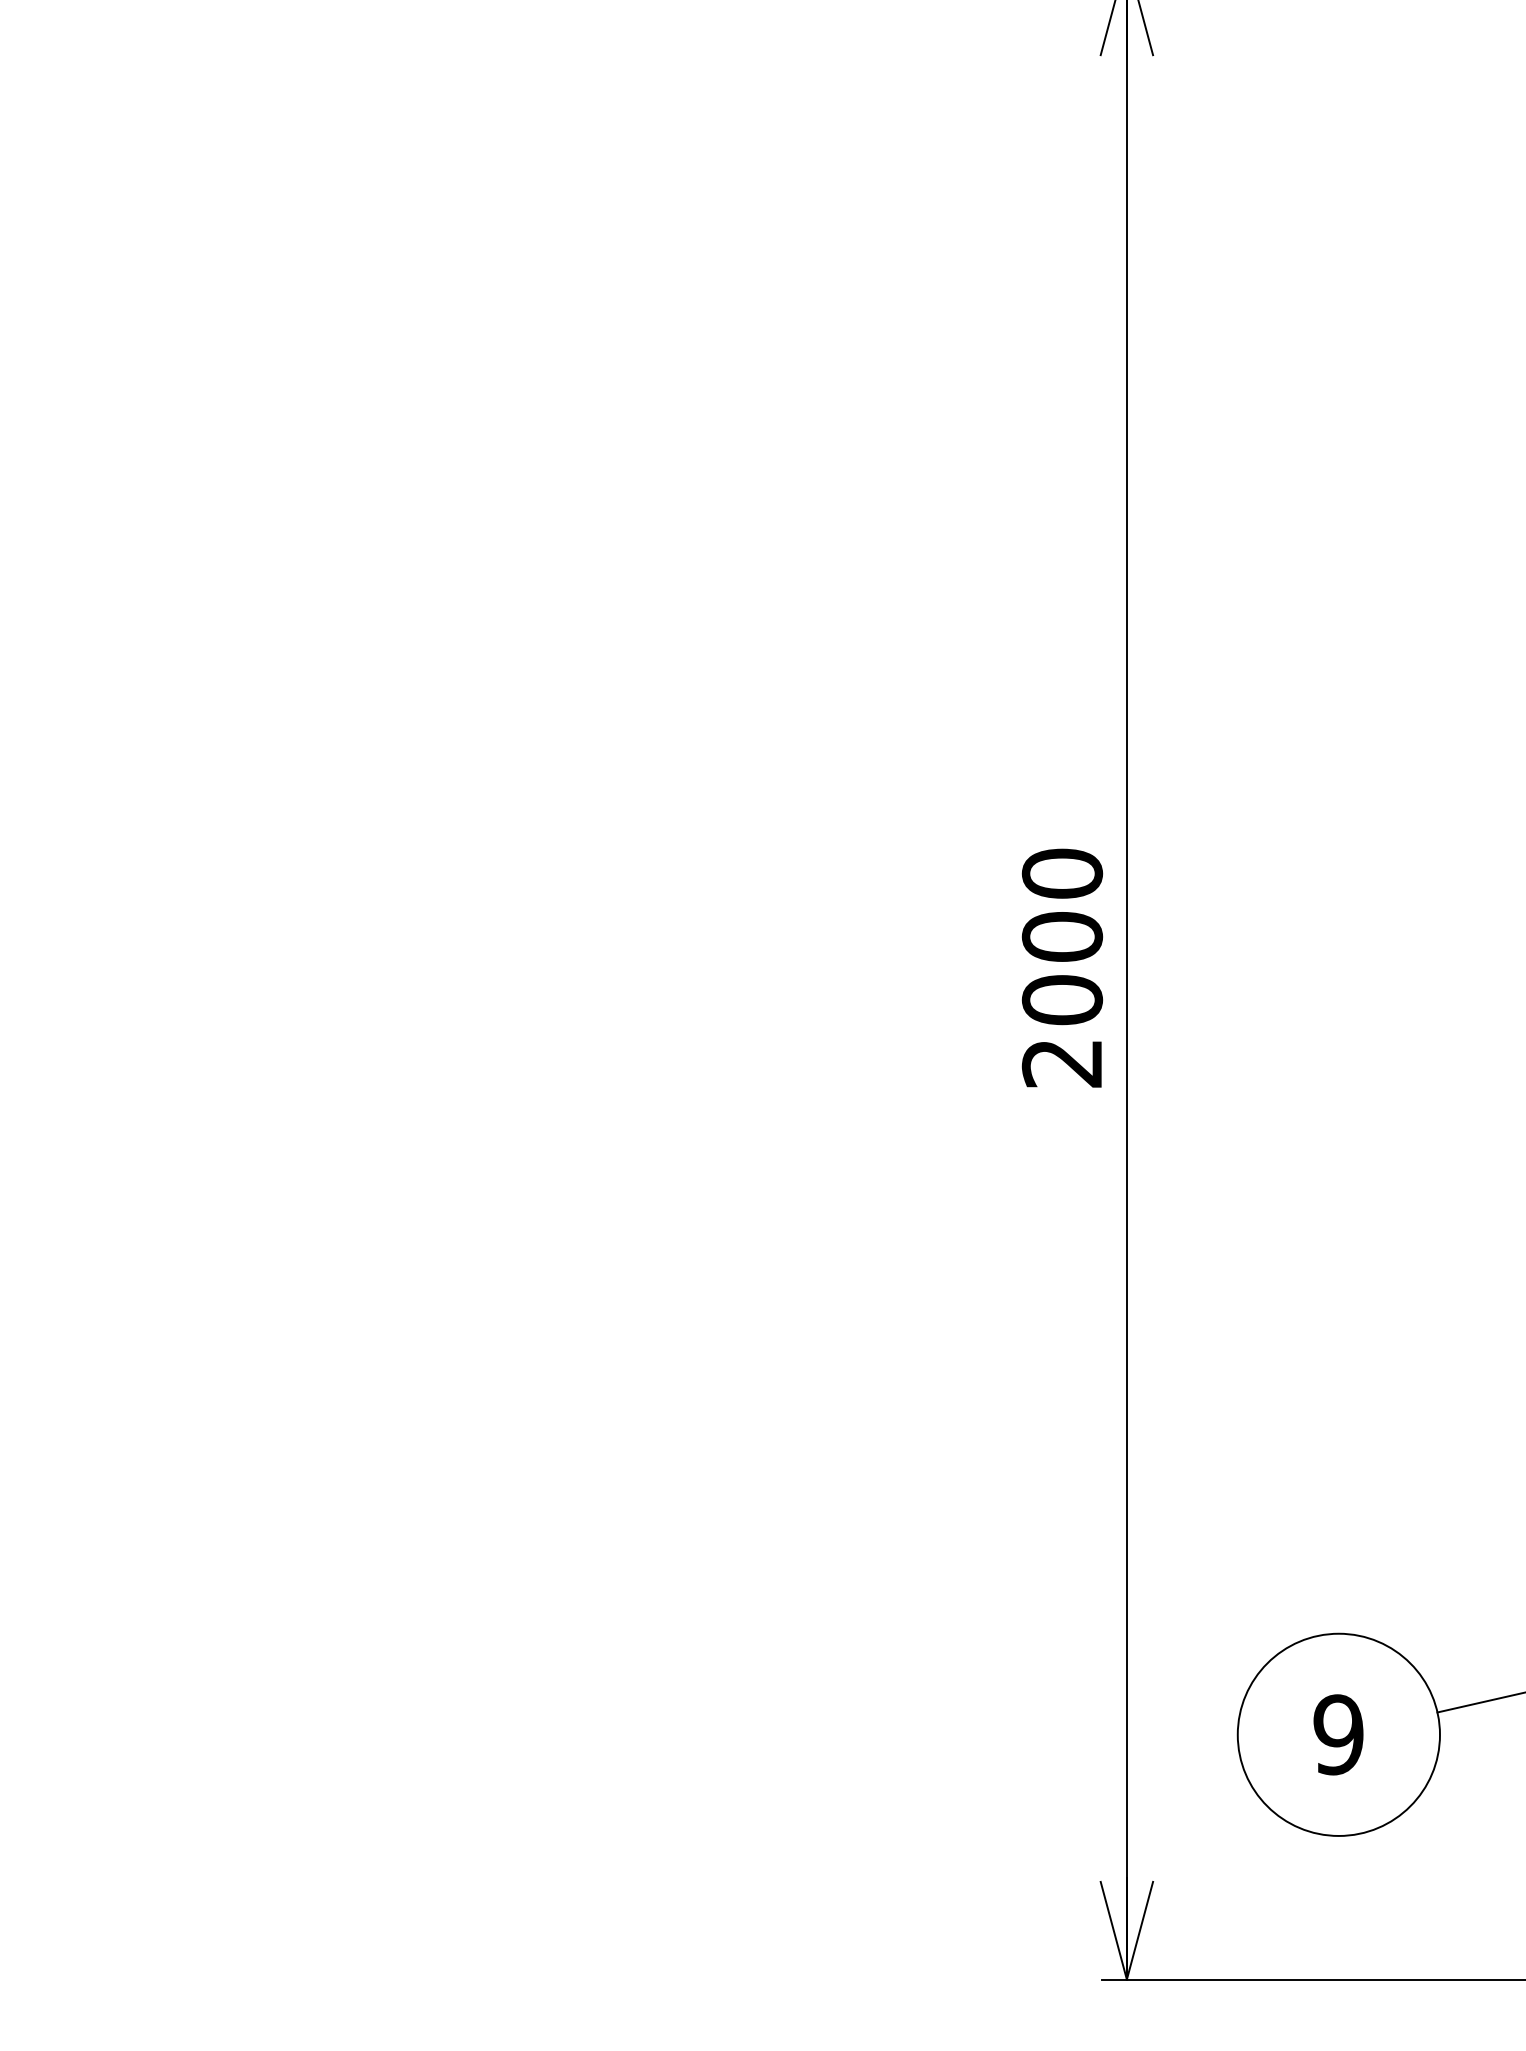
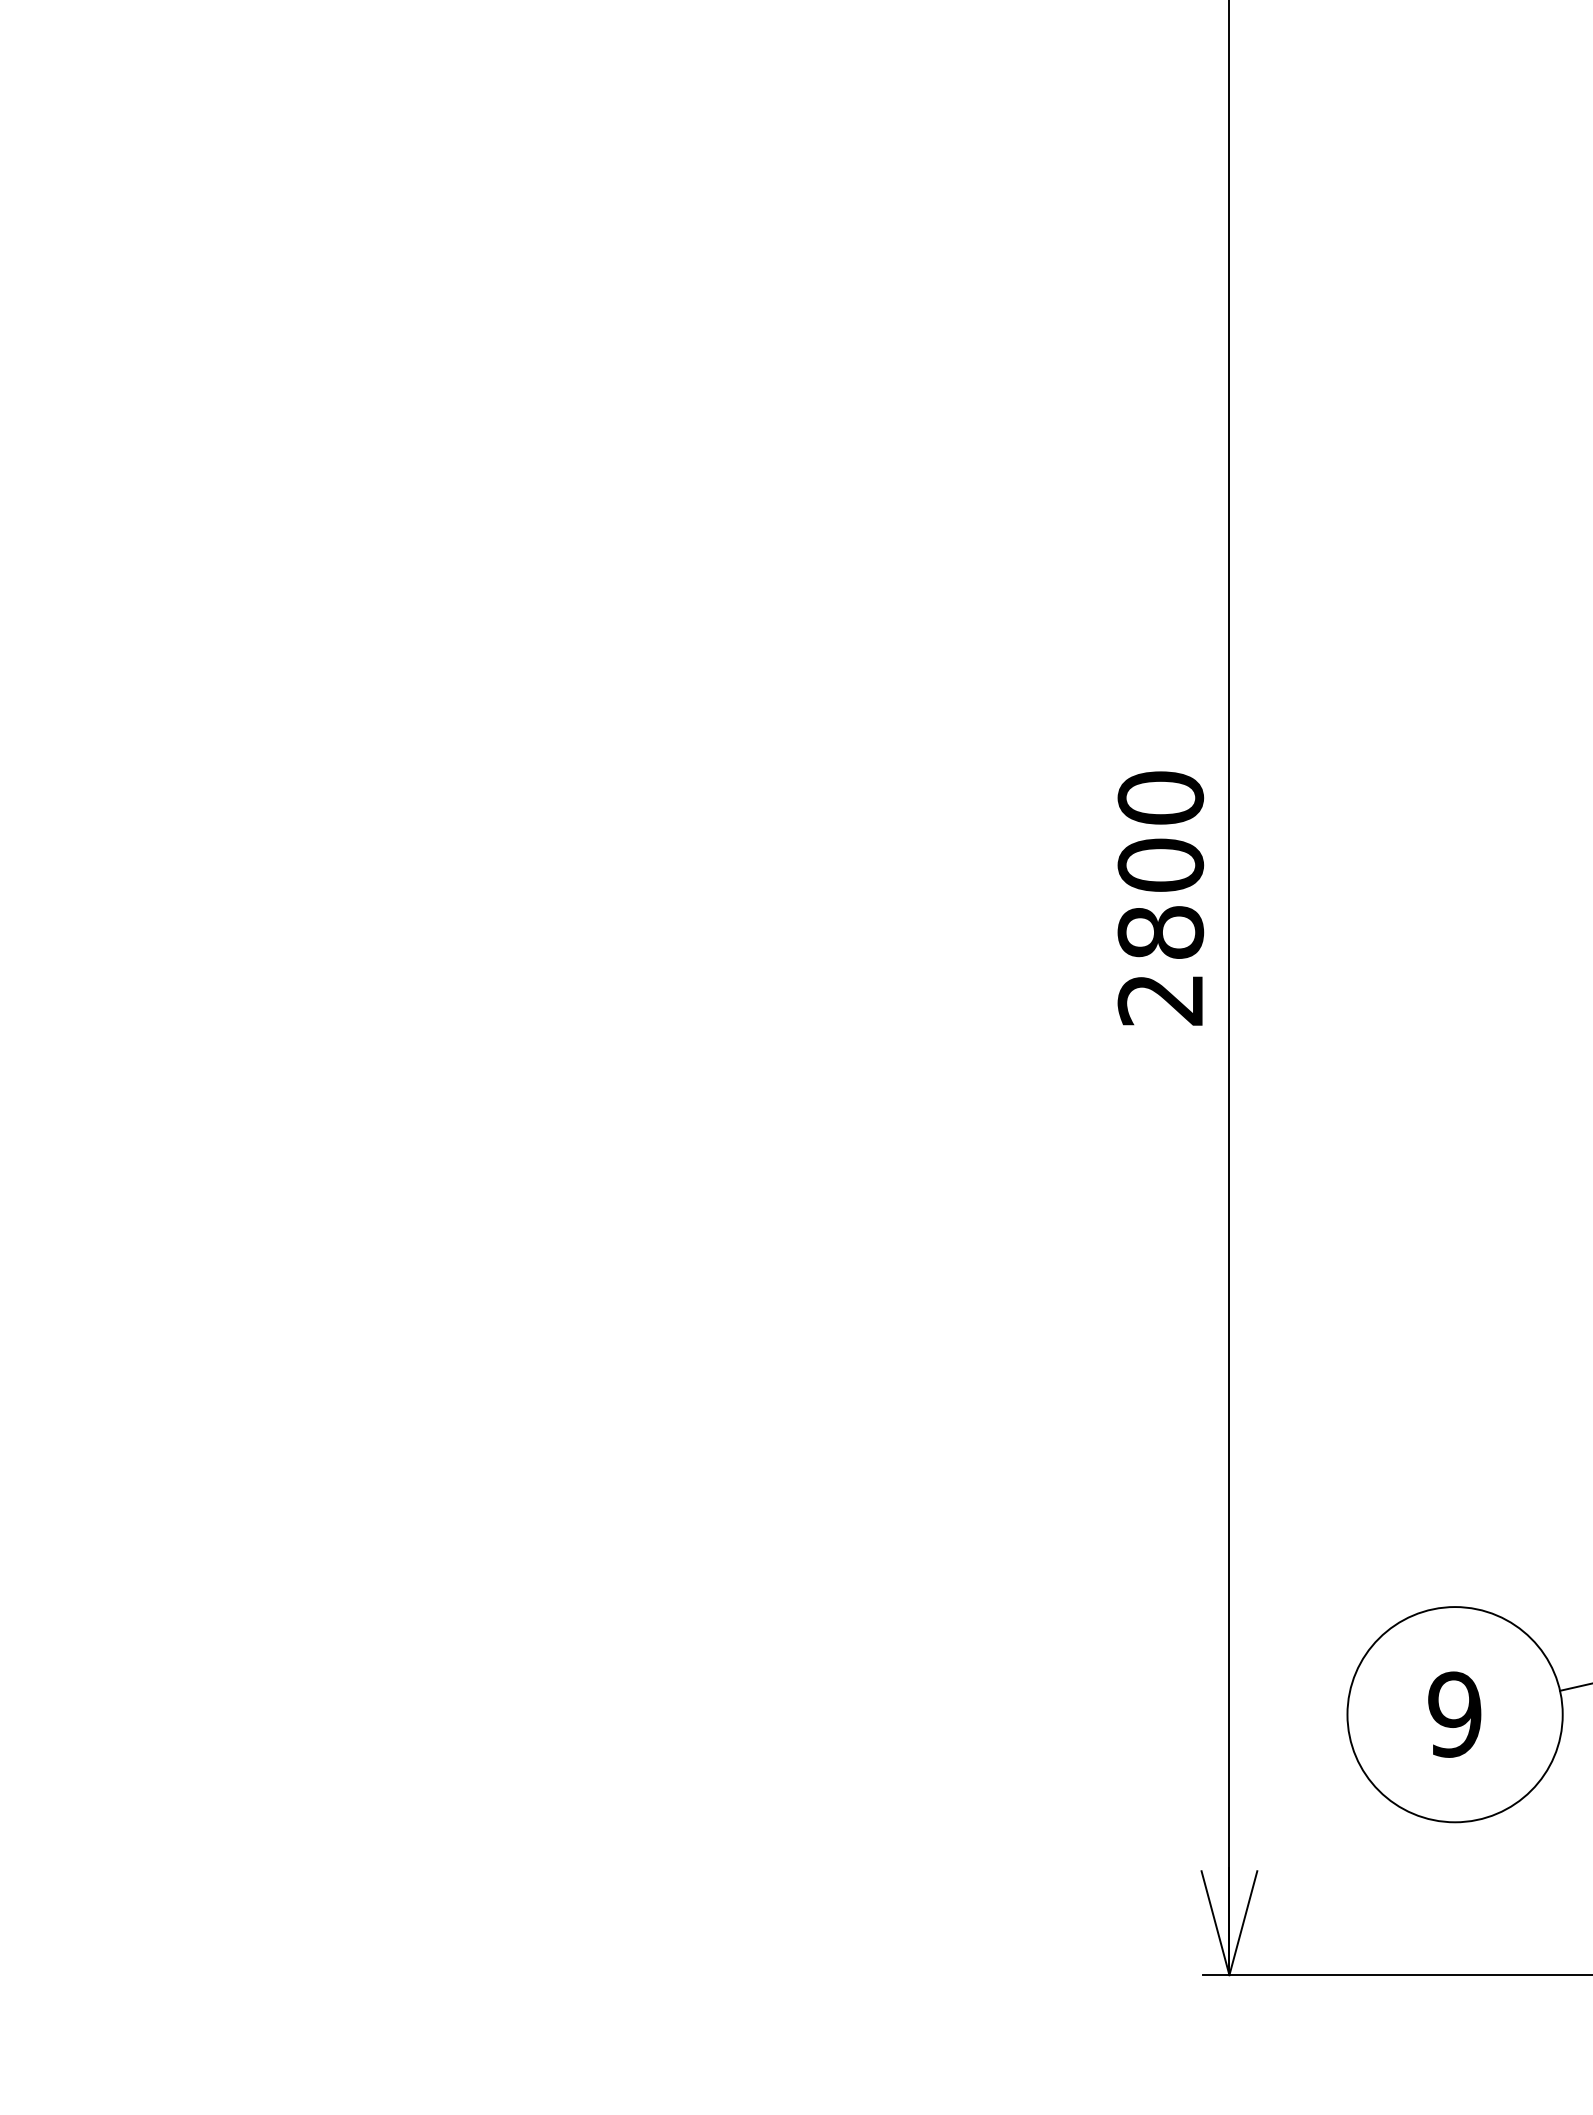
text: (1062, 1000) -> (1160, 932), 2000 -> 2800

